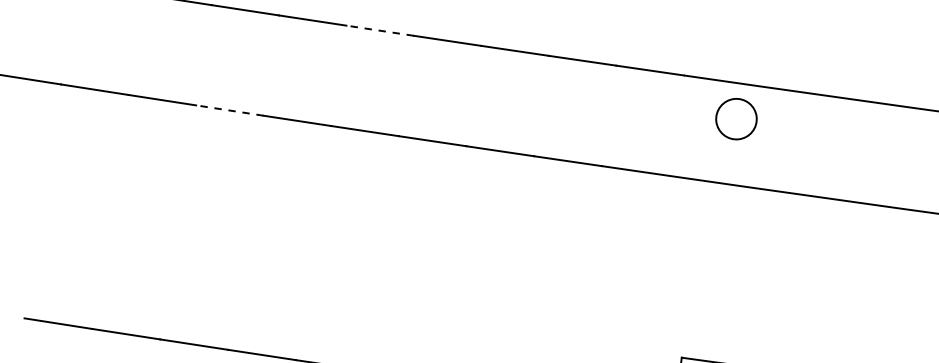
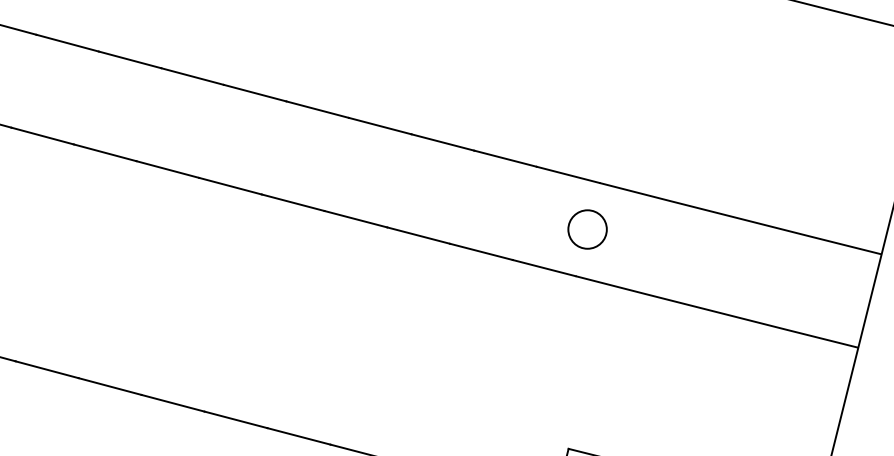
line: (379, 30) -> (317, 109), dashed -> solid
line: (229, 110) -> (167, 169), dashed -> solid
circle: (736, 119) -> (587, 229), moved

